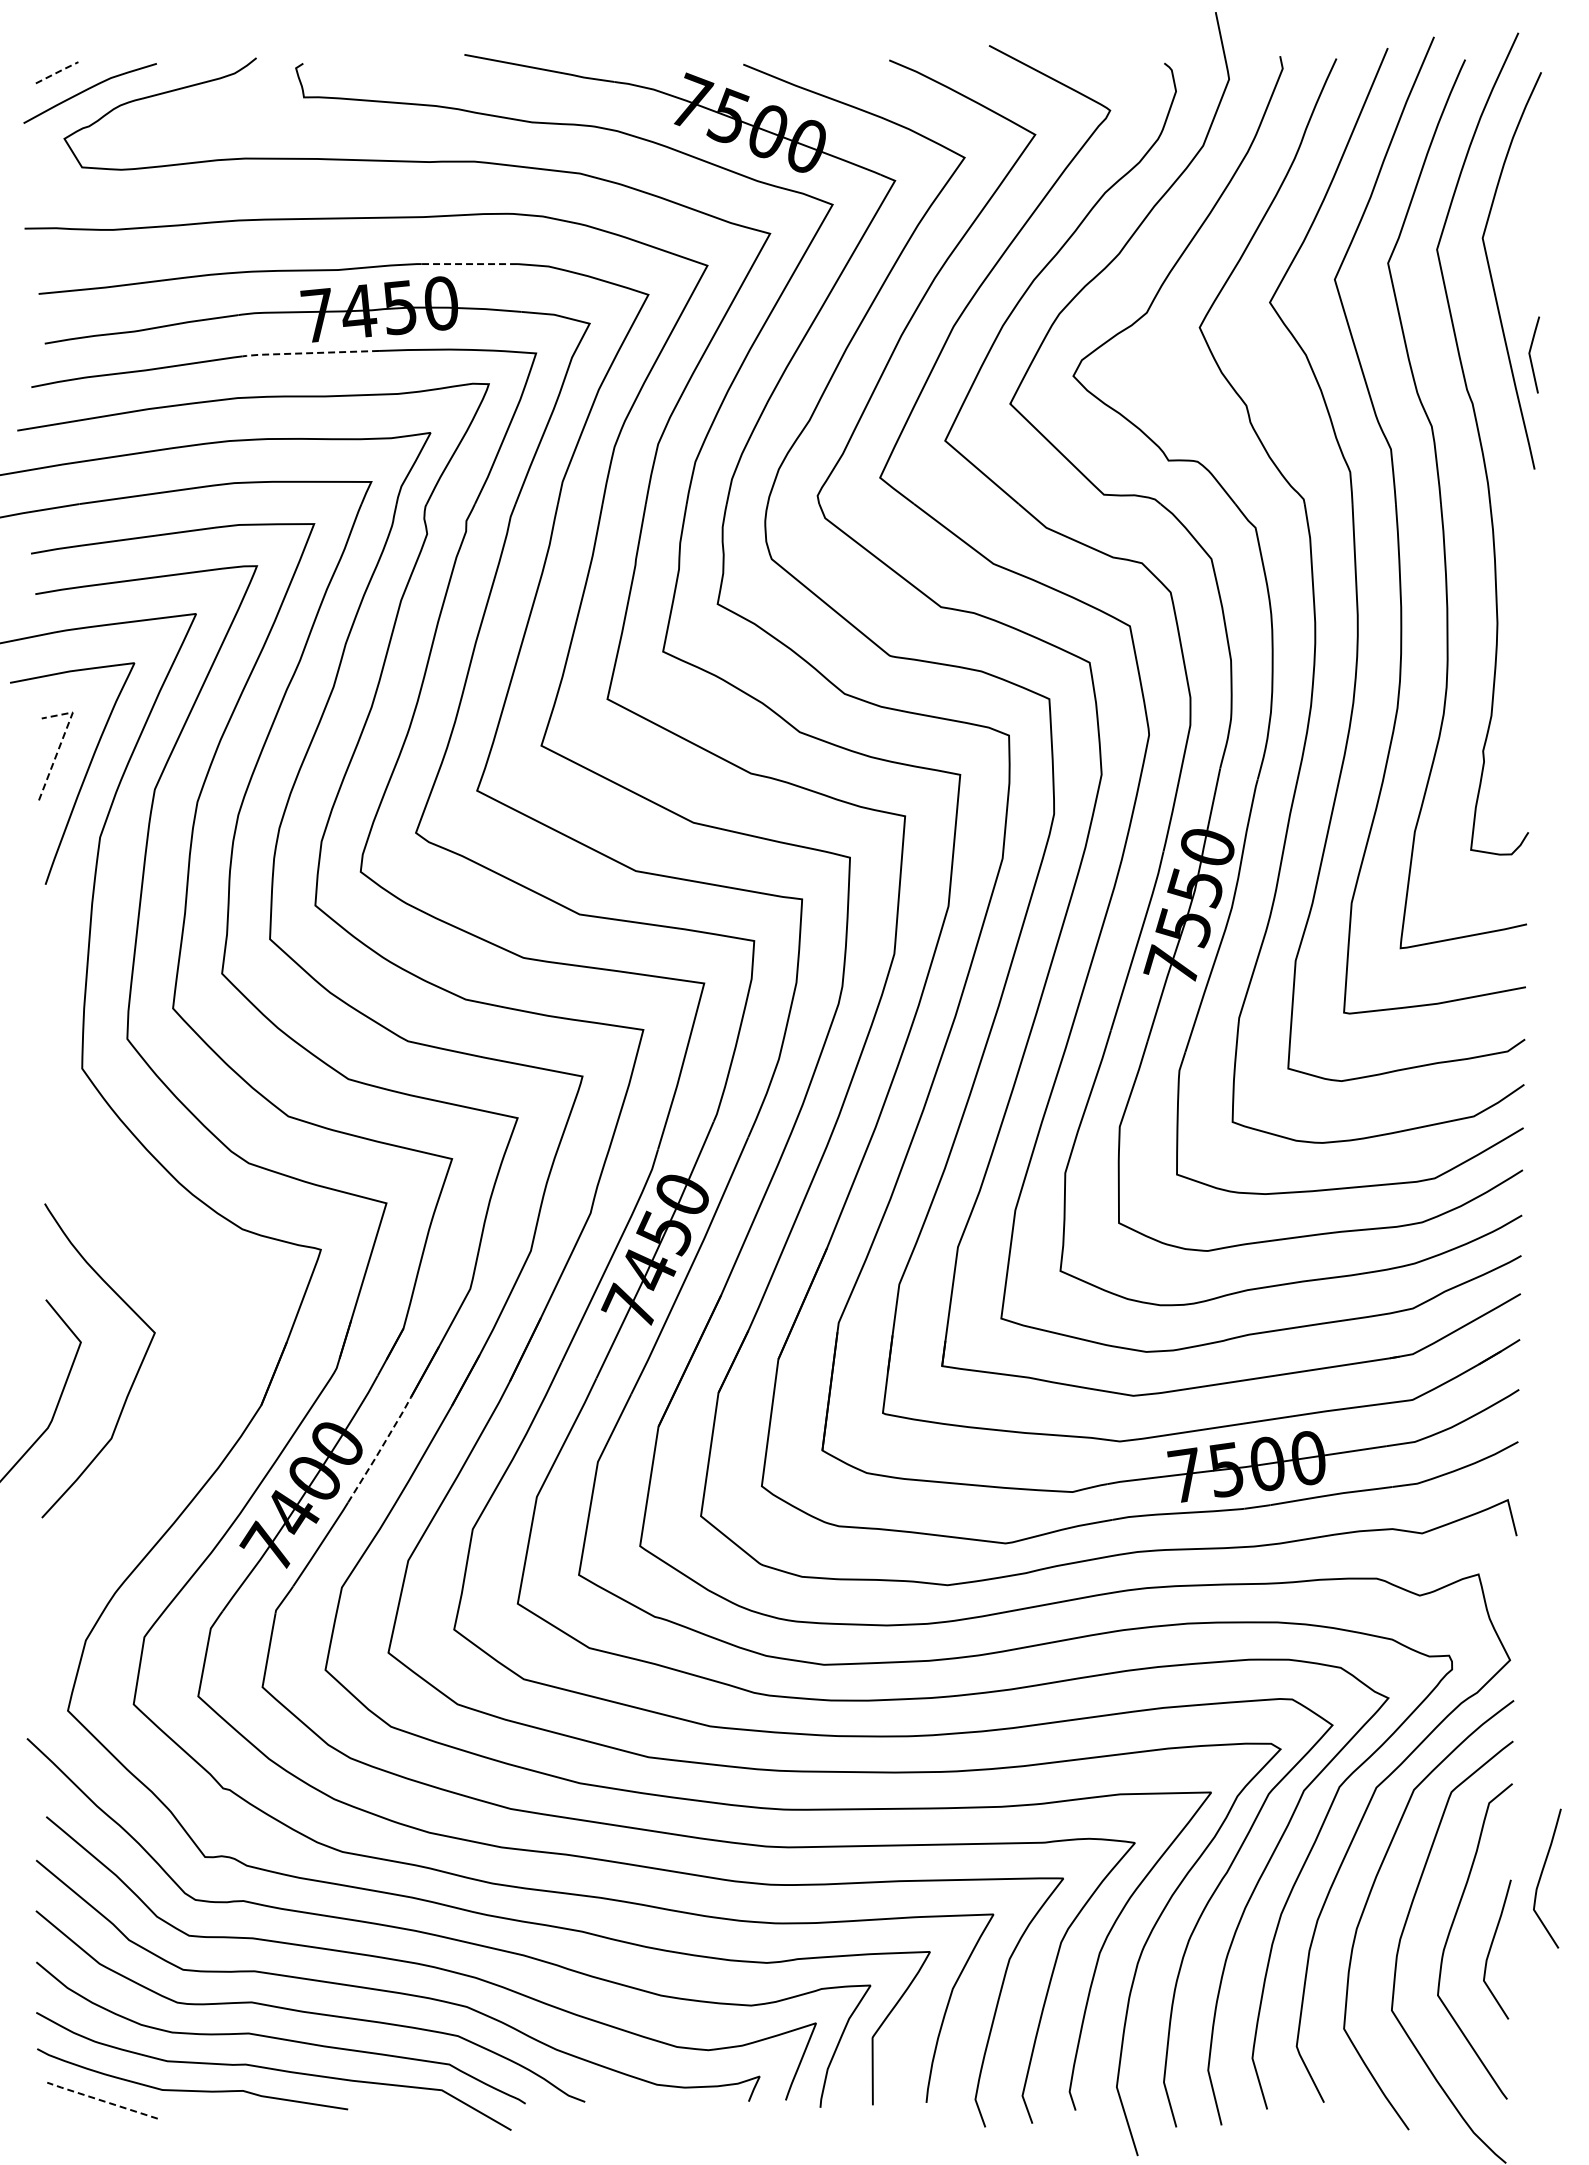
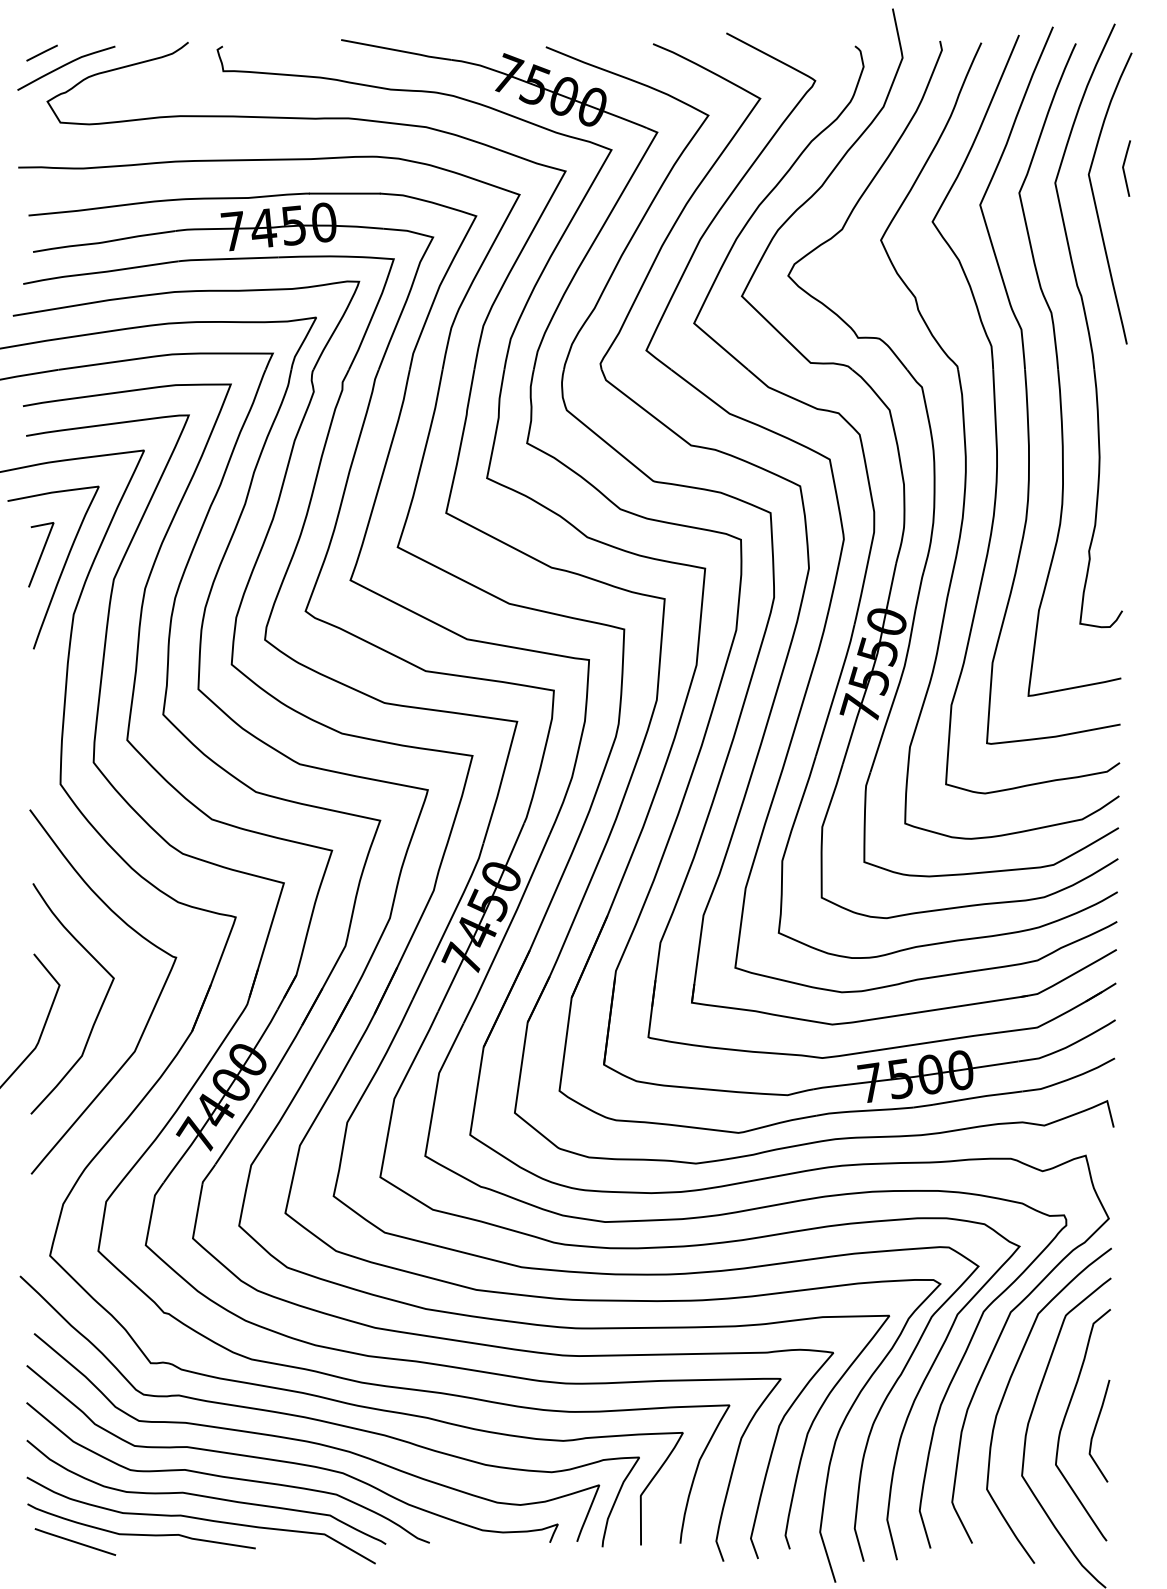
line: (58, 72) -> (43, 52), dashed -> solid
line: (469, 264) -> (344, 193), dashed -> solid
line: (309, 353) -> (227, 259), dashed -> solid
line: (1530, 354) -> (1123, 168), moved
line: (61, 741) -> (45, 544), dashed -> solid
curve: (204, 1382) -> (150, 1014), added
line: (380, 1450) -> (279, 1064), dashed -> solid
curve: (1541, 1877) -> (1131, 1378), removed
line: (100, 2100) -> (73, 1541), dashed -> solid

